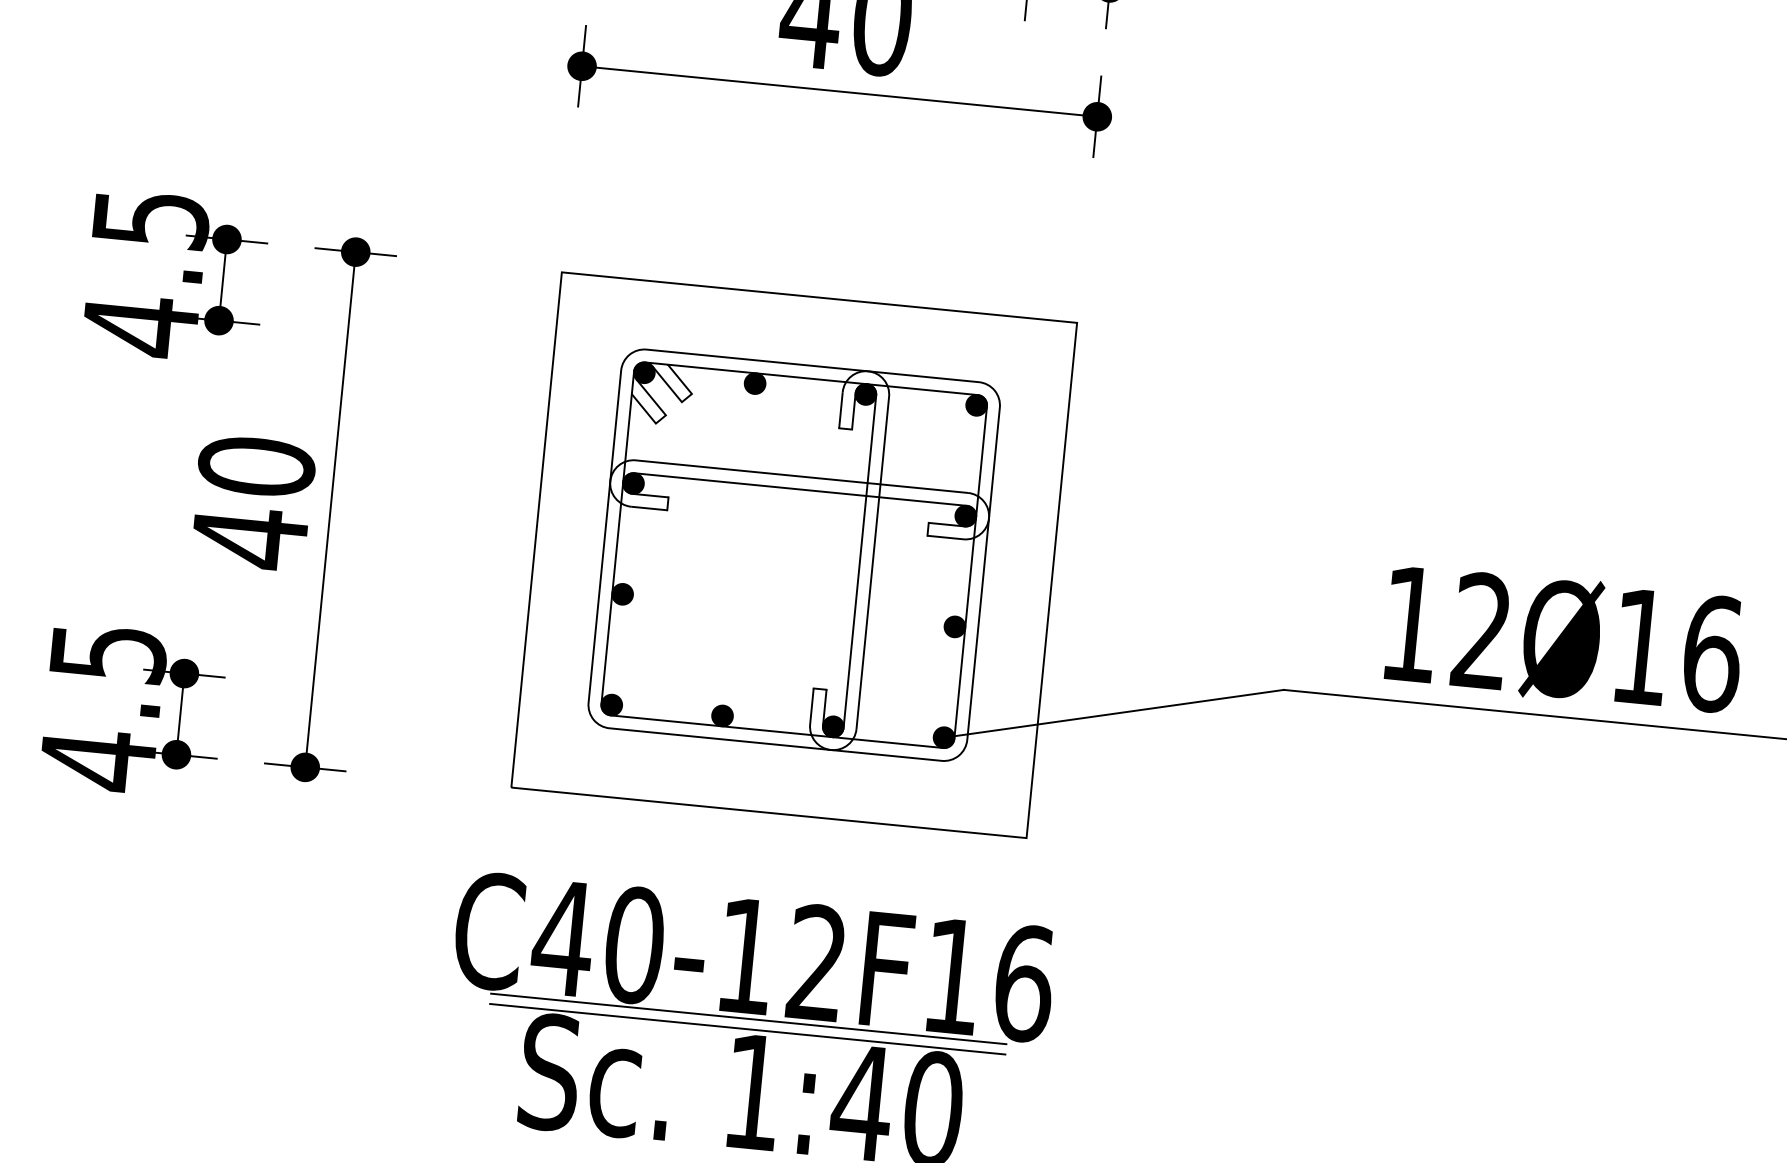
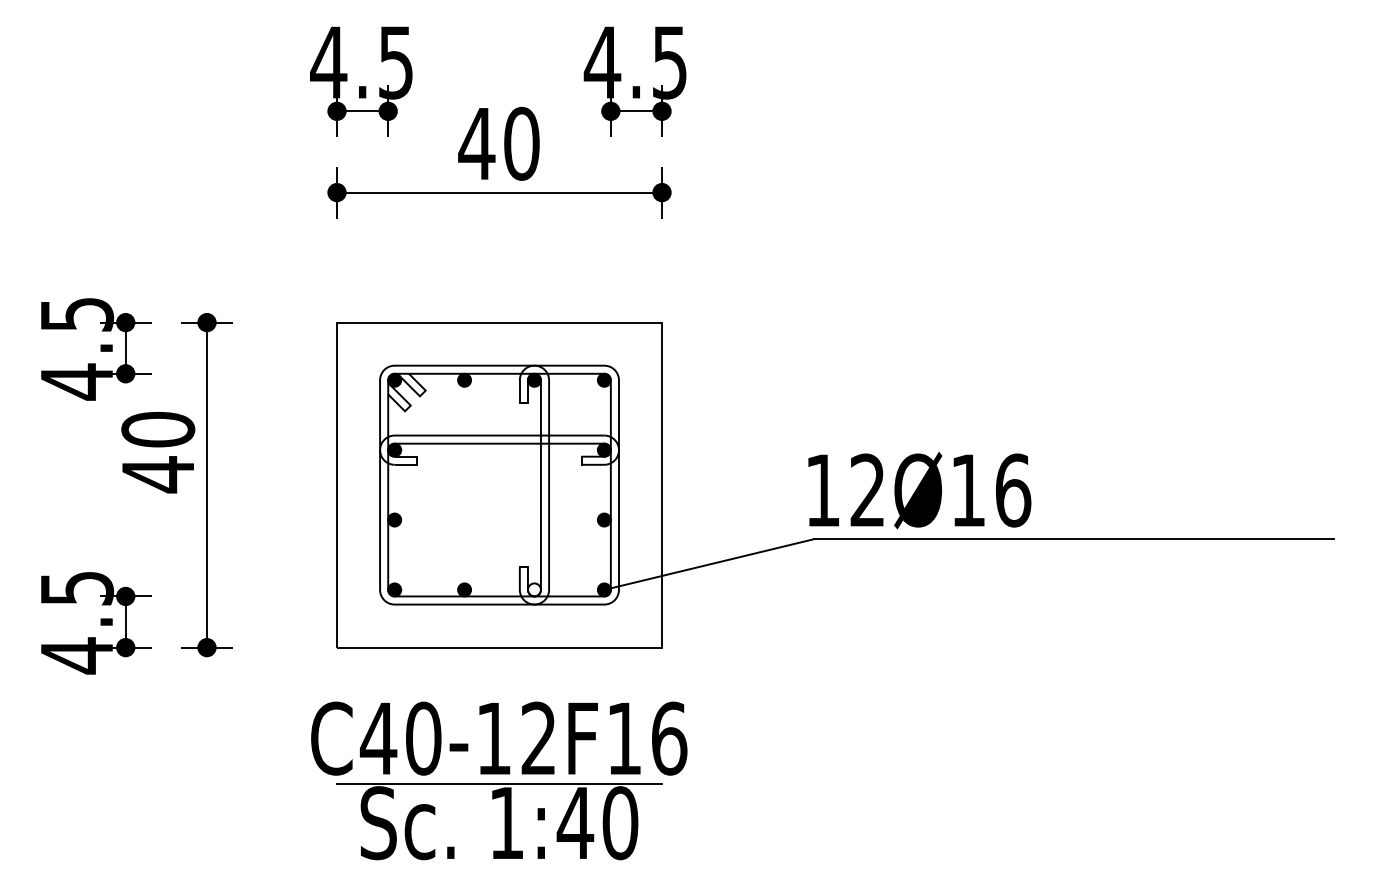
text: (253, 502) -> (158, 452), moved
text: (1563, 639) -> (919, 490), moved
fill: (831, 725) -> (533, 589), removed
line: (748, 1018) -> (499, 777), removed

